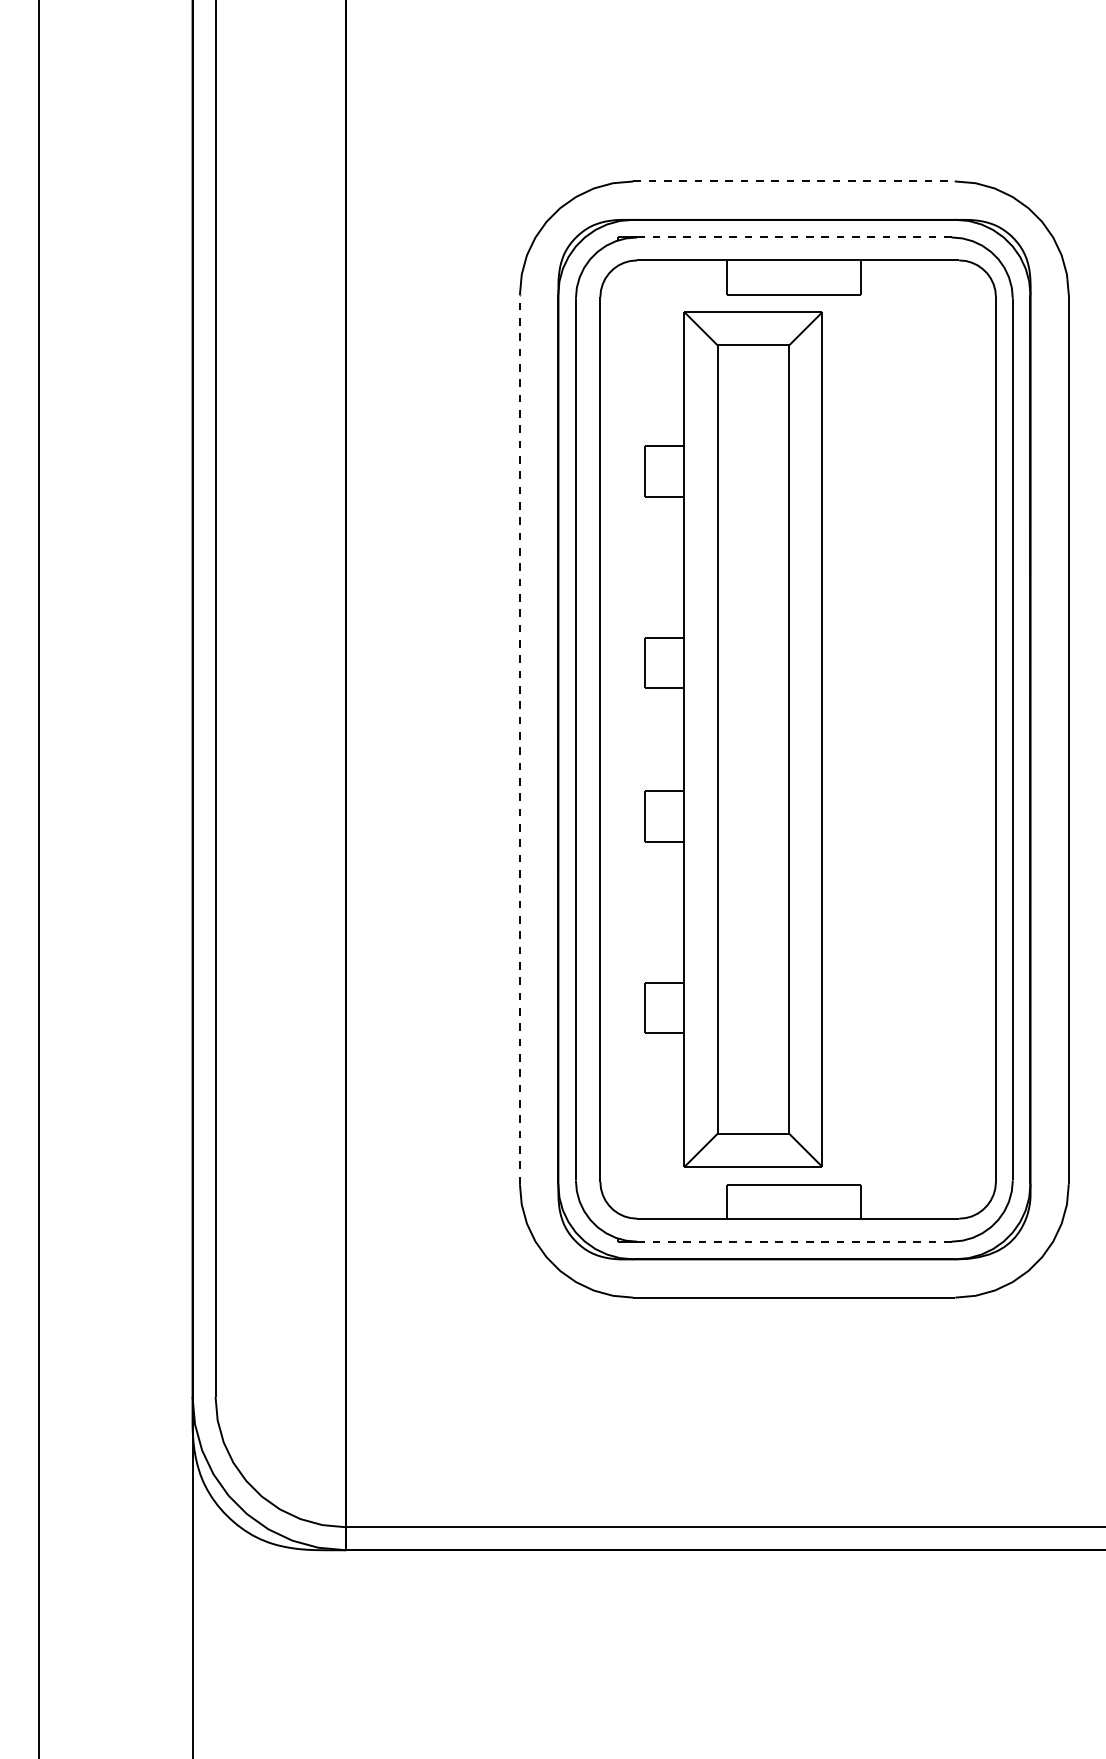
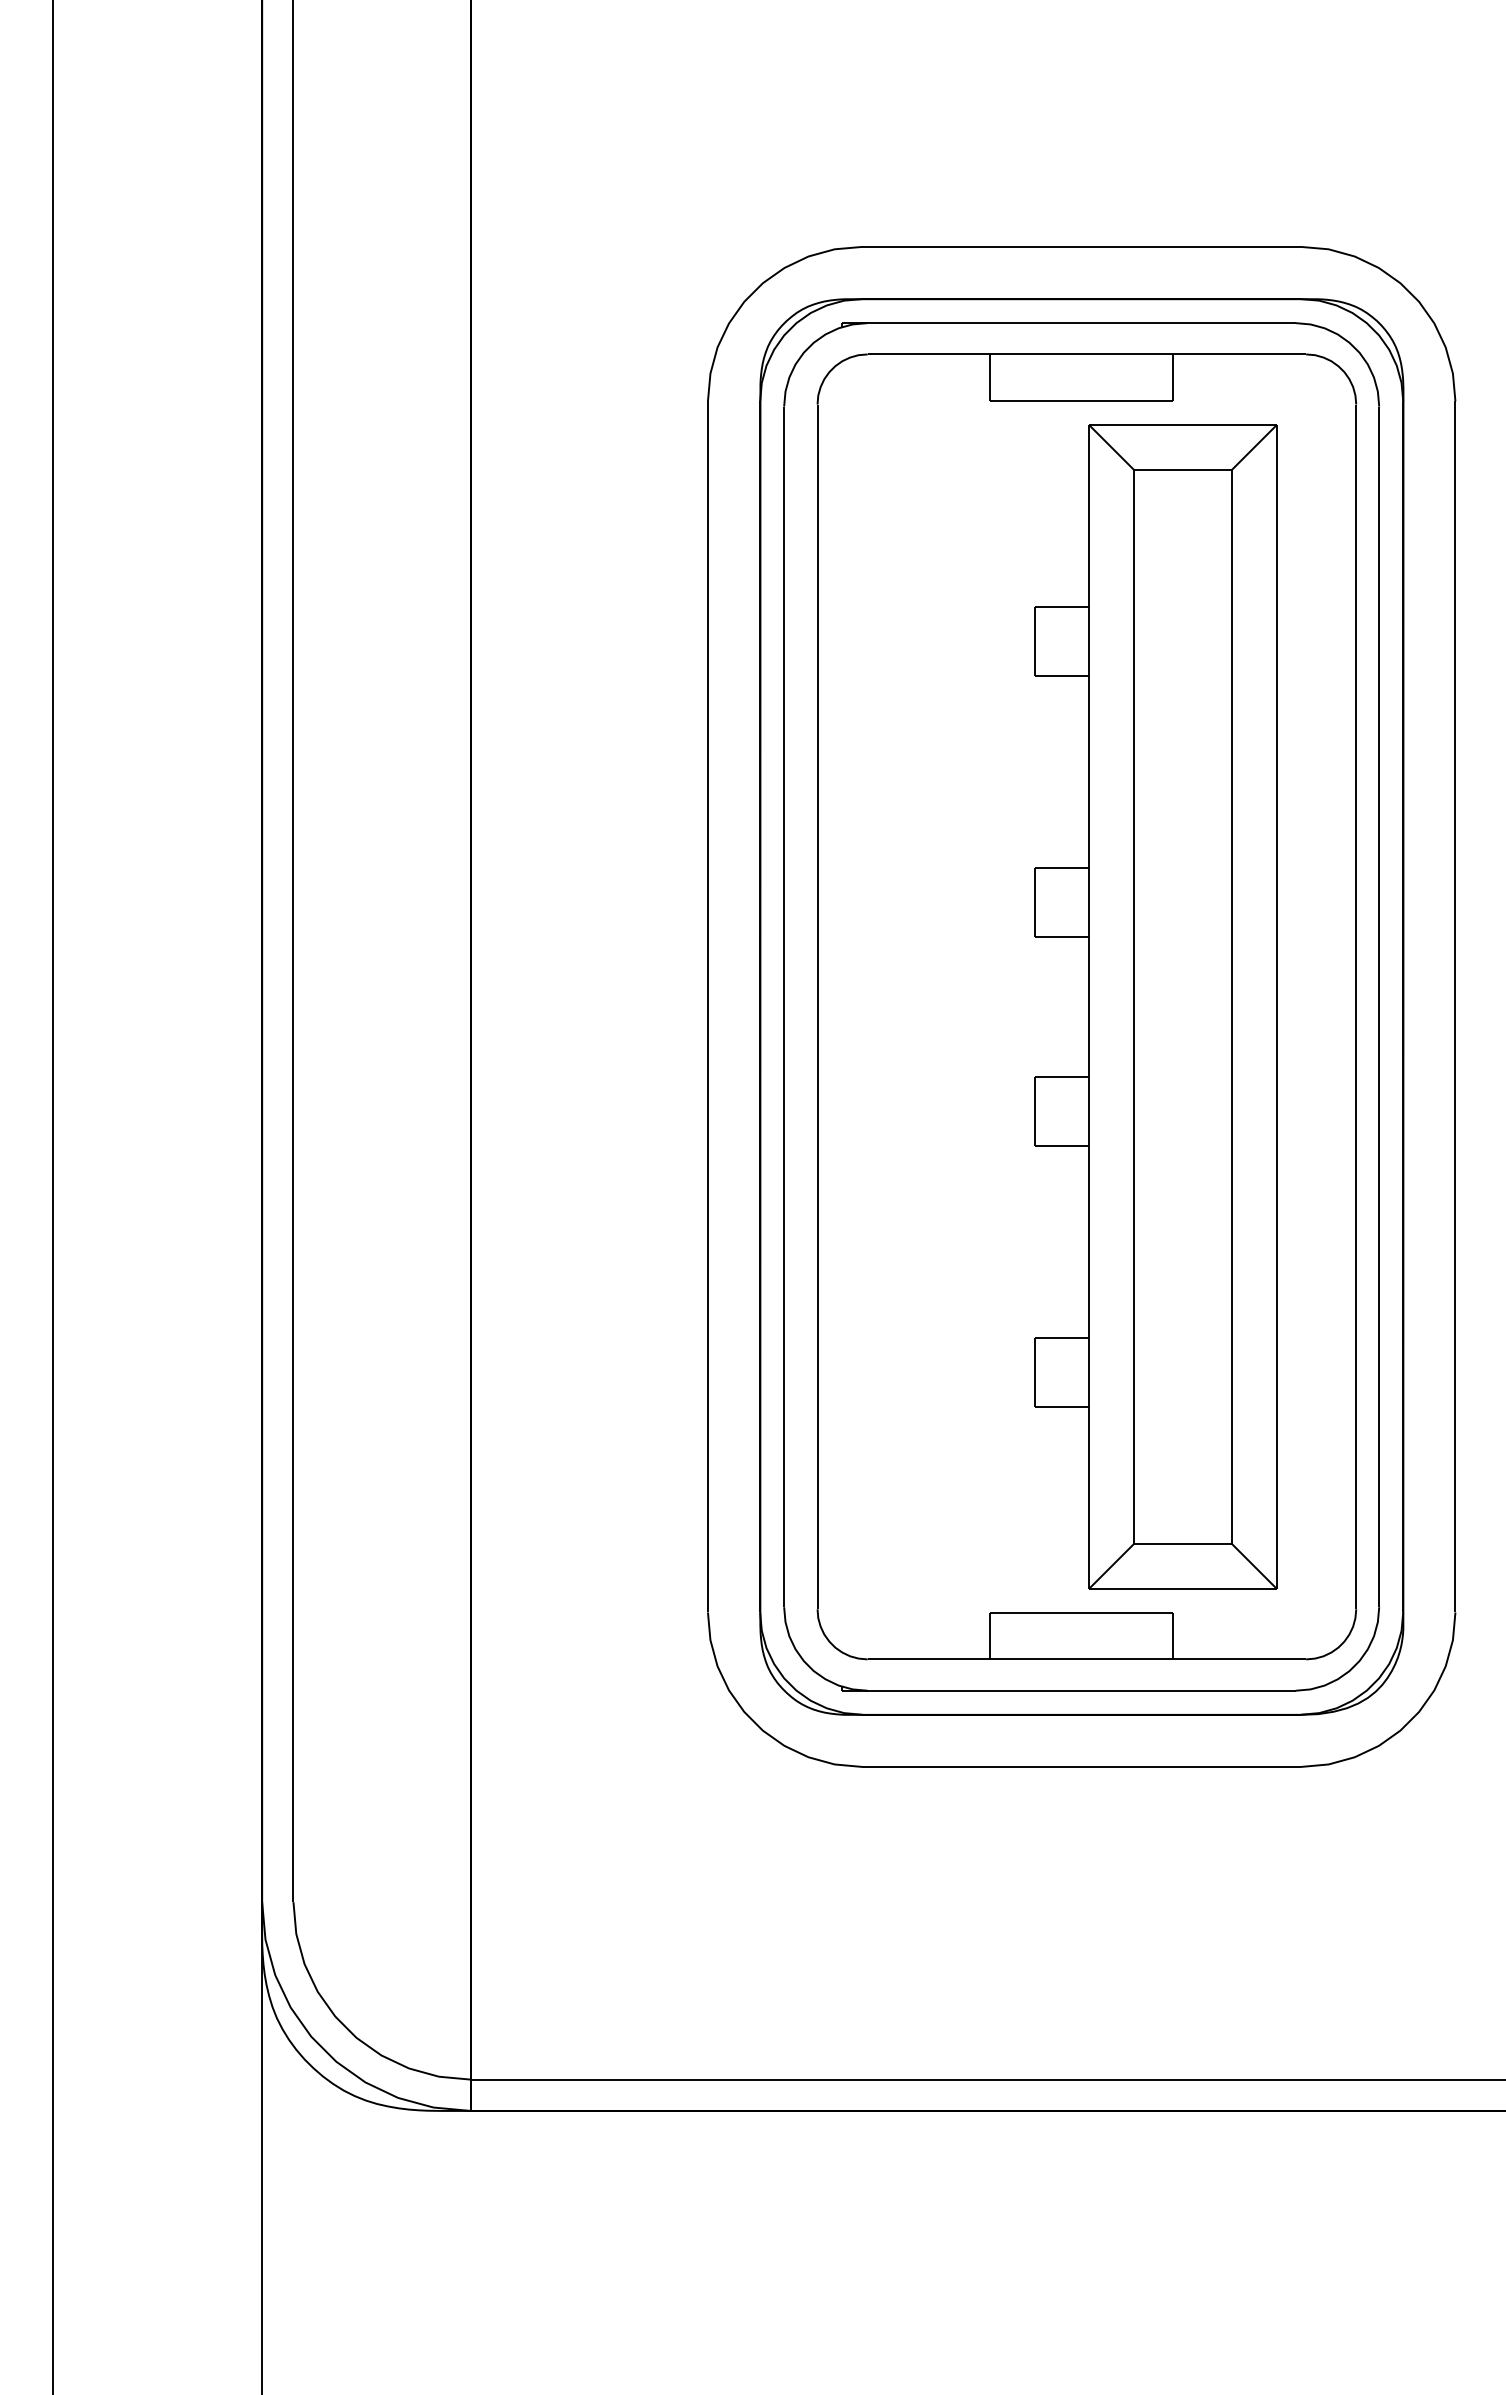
line: (794, 181) -> (1082, 246), dashed -> solid
line: (794, 237) -> (1081, 323), dashed -> solid
line: (519, 739) -> (707, 1006), dashed -> solid
part: (733, 739) -> (1155, 1006), moved
line: (794, 1241) -> (1081, 1690), dashed -> solid

